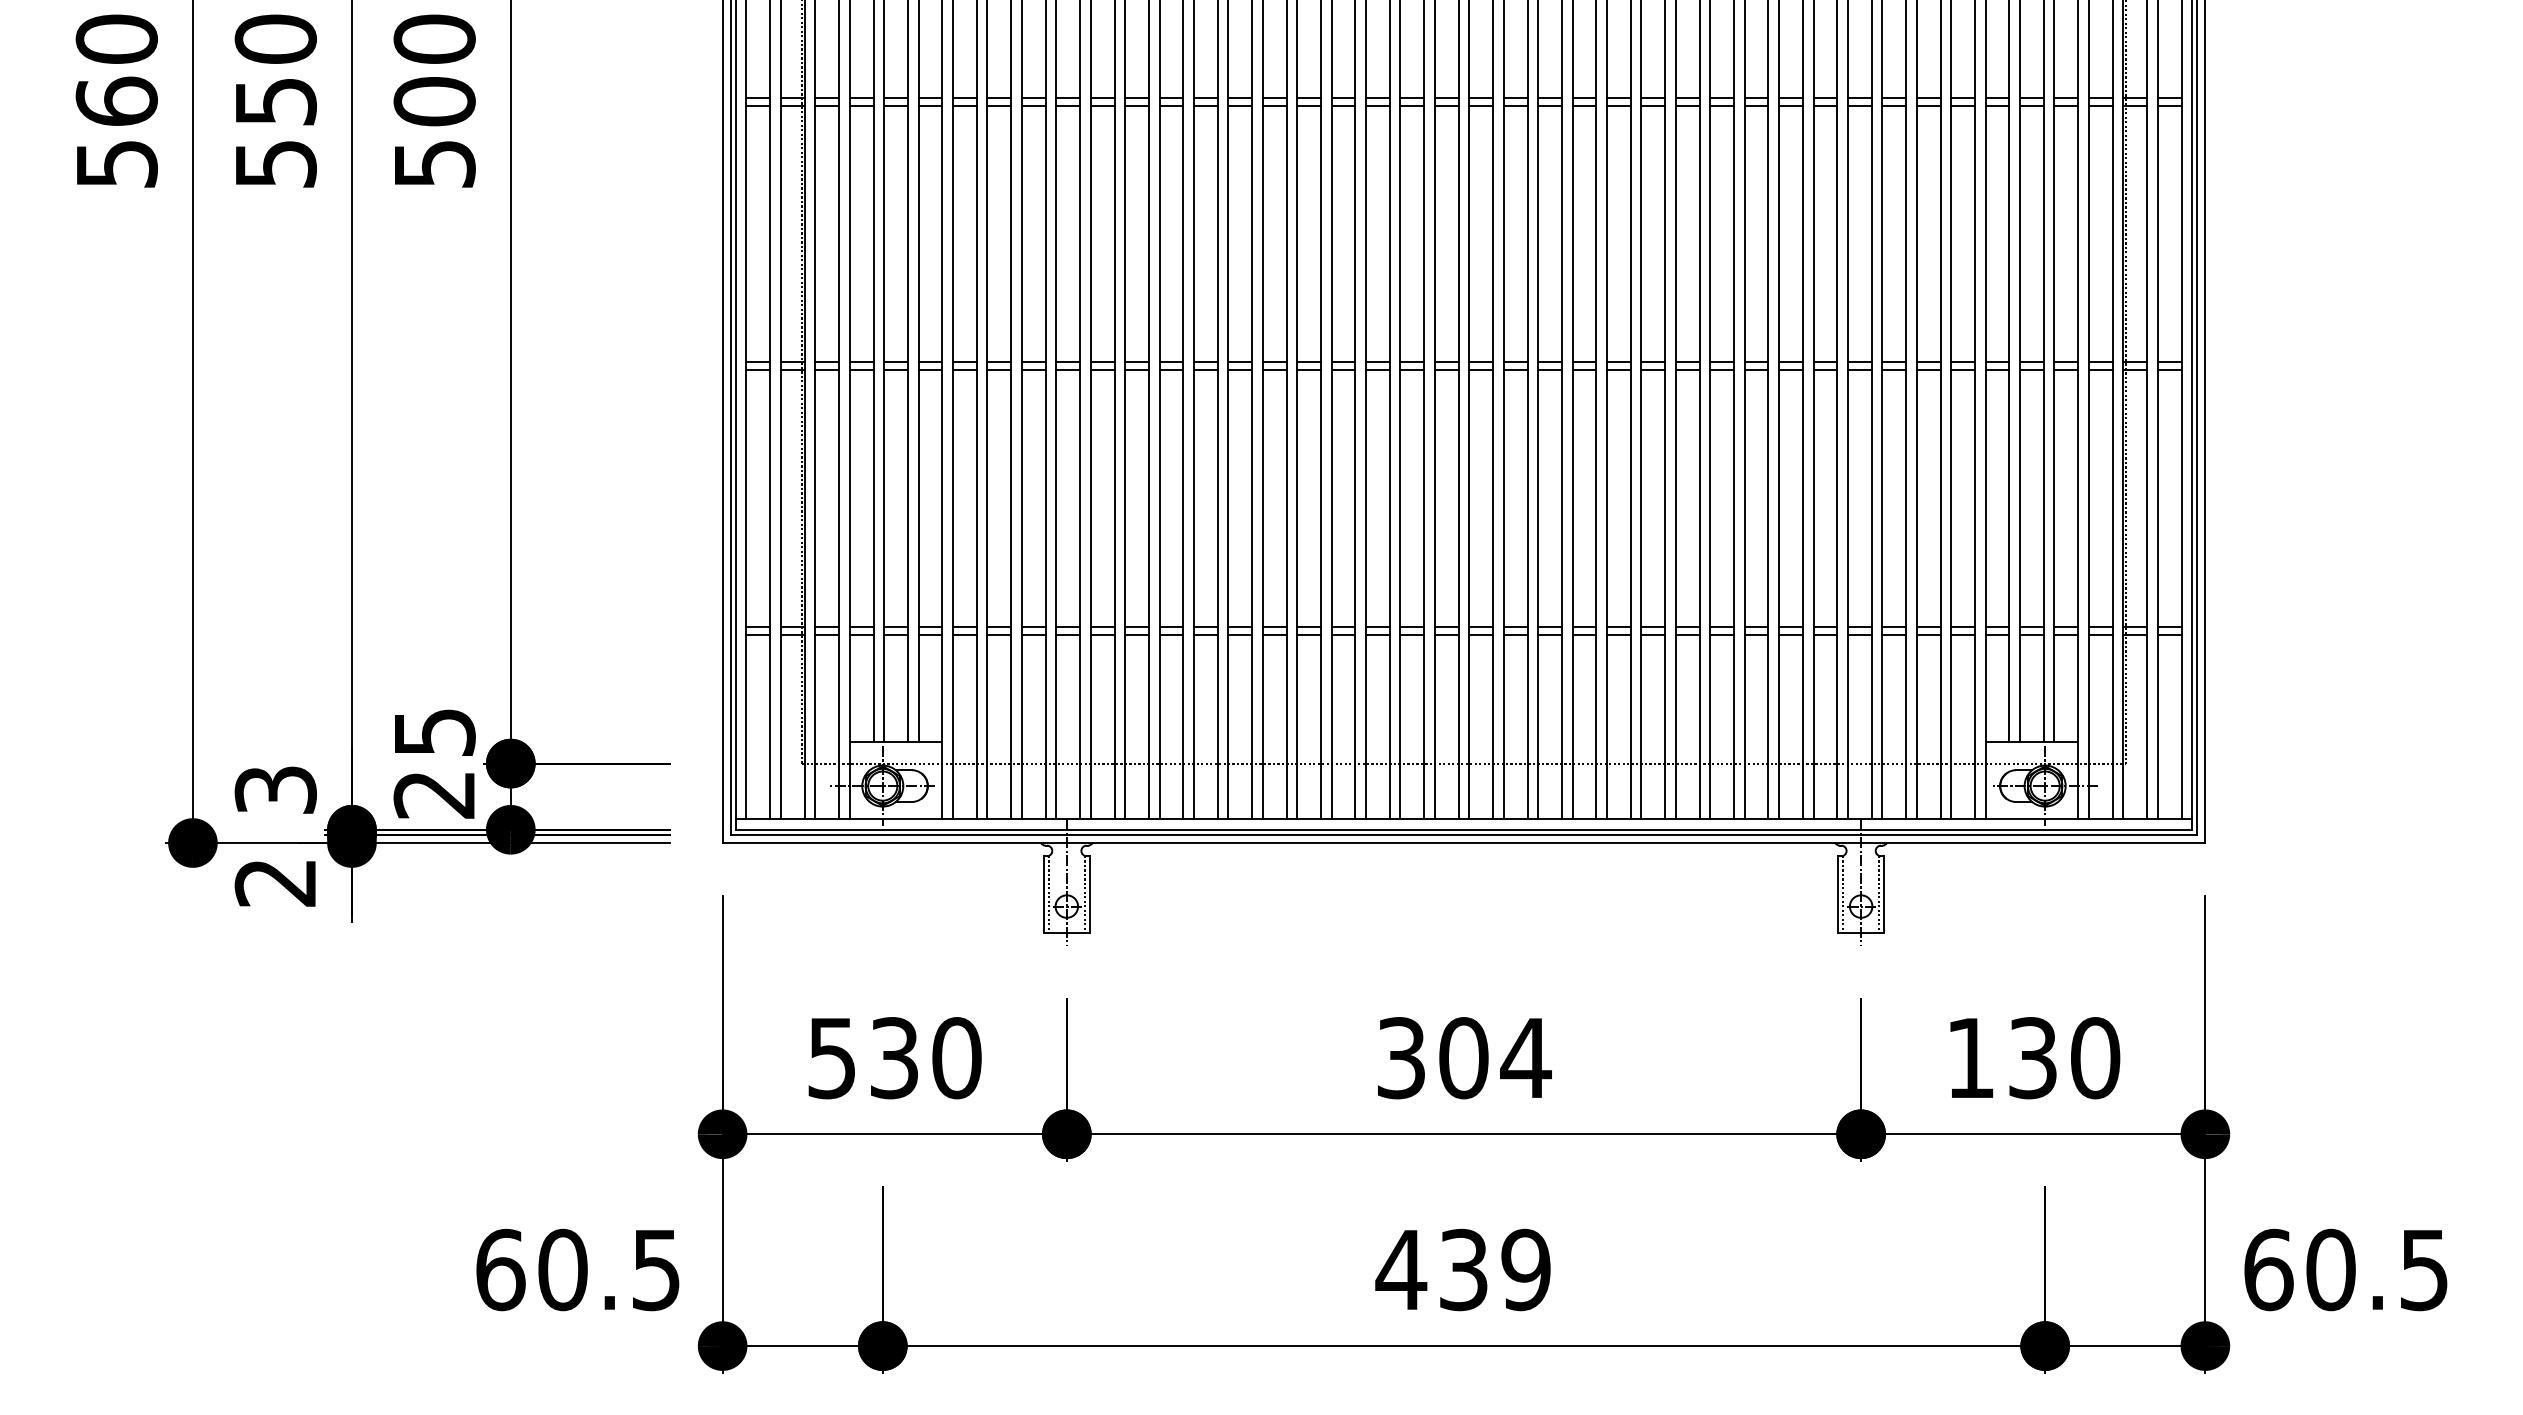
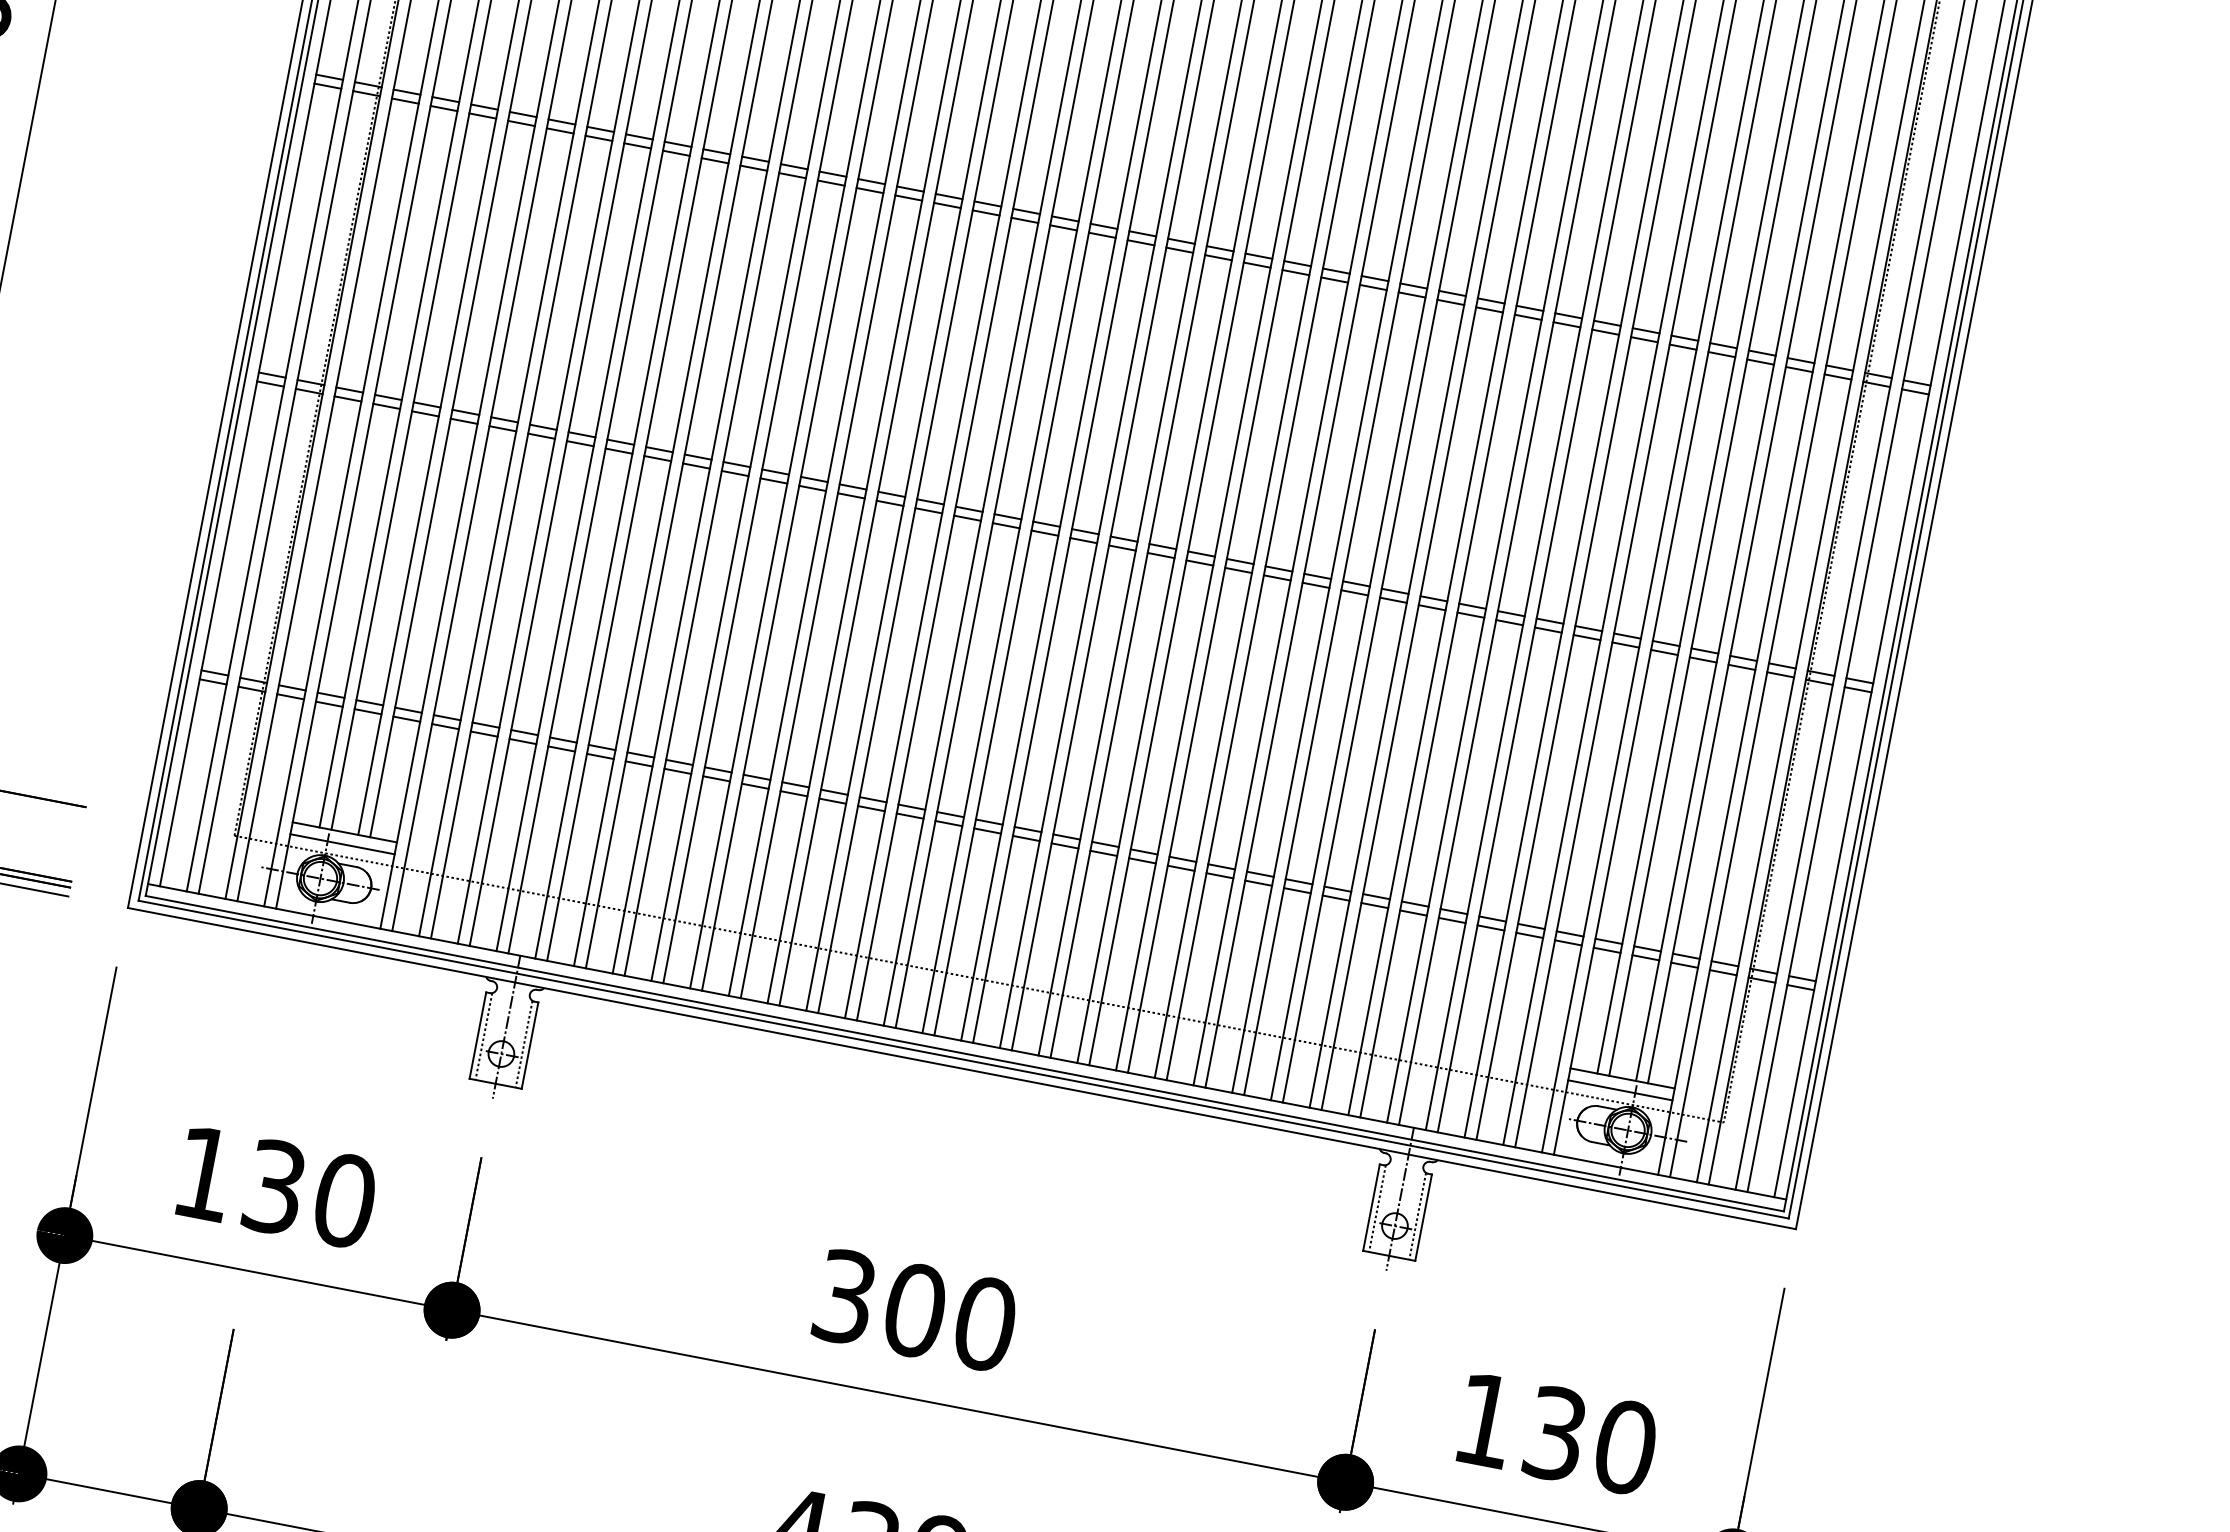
line: (895, 753) -> (341, 844), added
line: (2031, 753) -> (1619, 1090), added
text: (831, 1058) -> (203, 1173), 530 -> 130
text: (1525, 1058) -> (984, 1324), 304 -> 300

